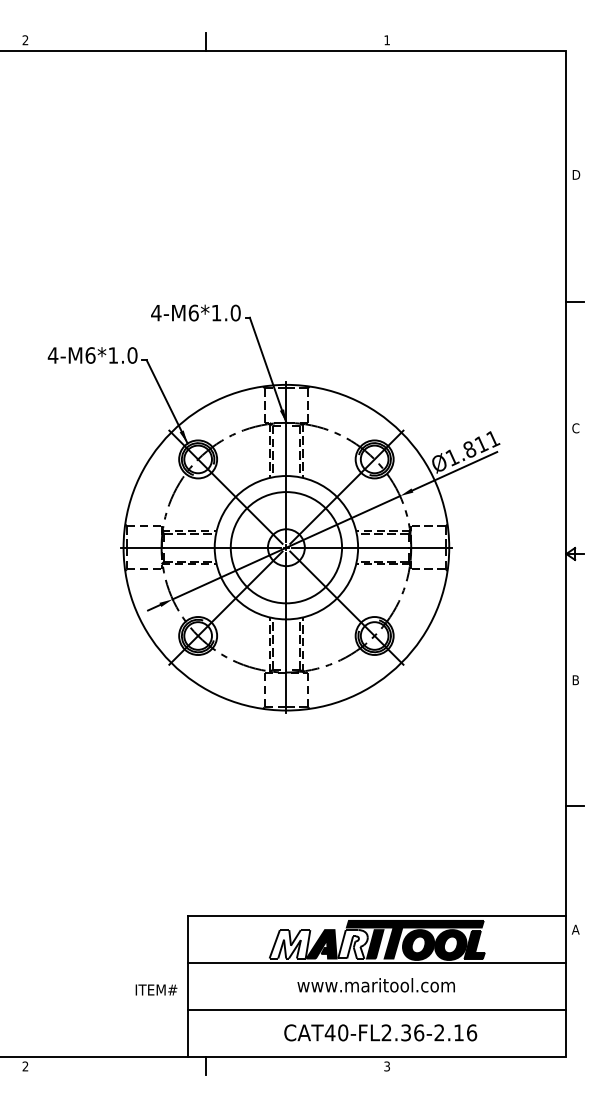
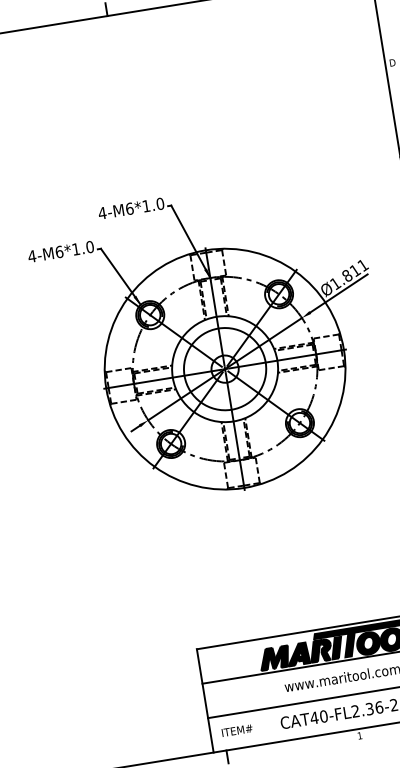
fill: (289, 944) -> (274, 658), added
fill: (352, 944) -> (320, 650), added
text: (156, 989) -> (237, 730), moved
text: (386, 1066) -> (359, 735), 3 -> 1

